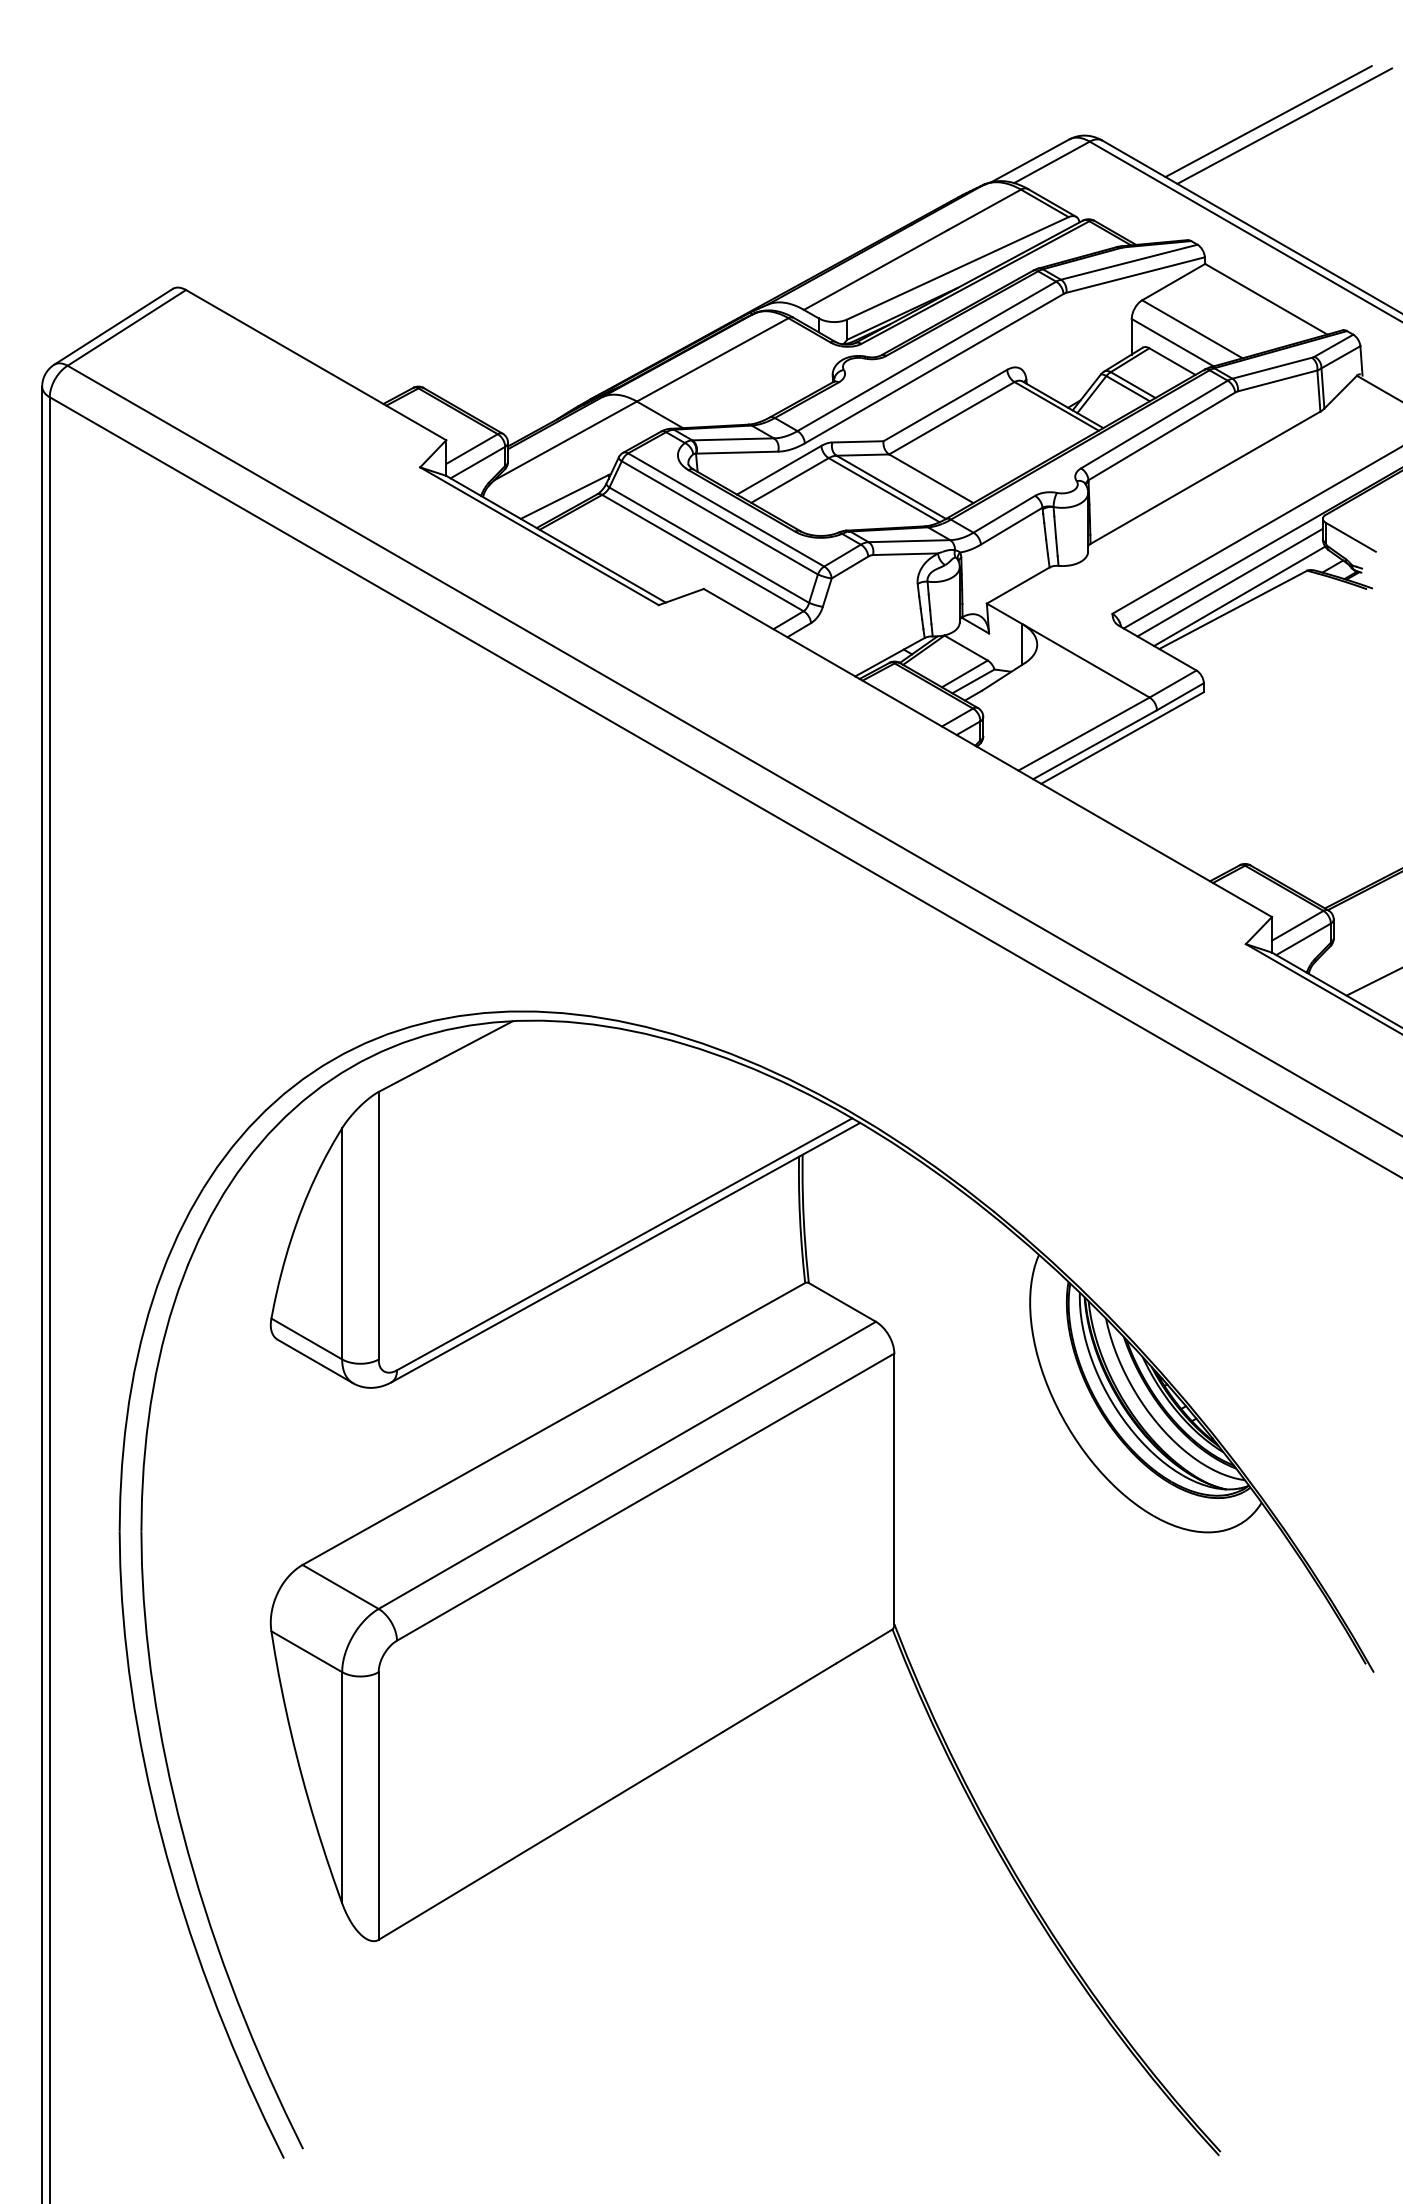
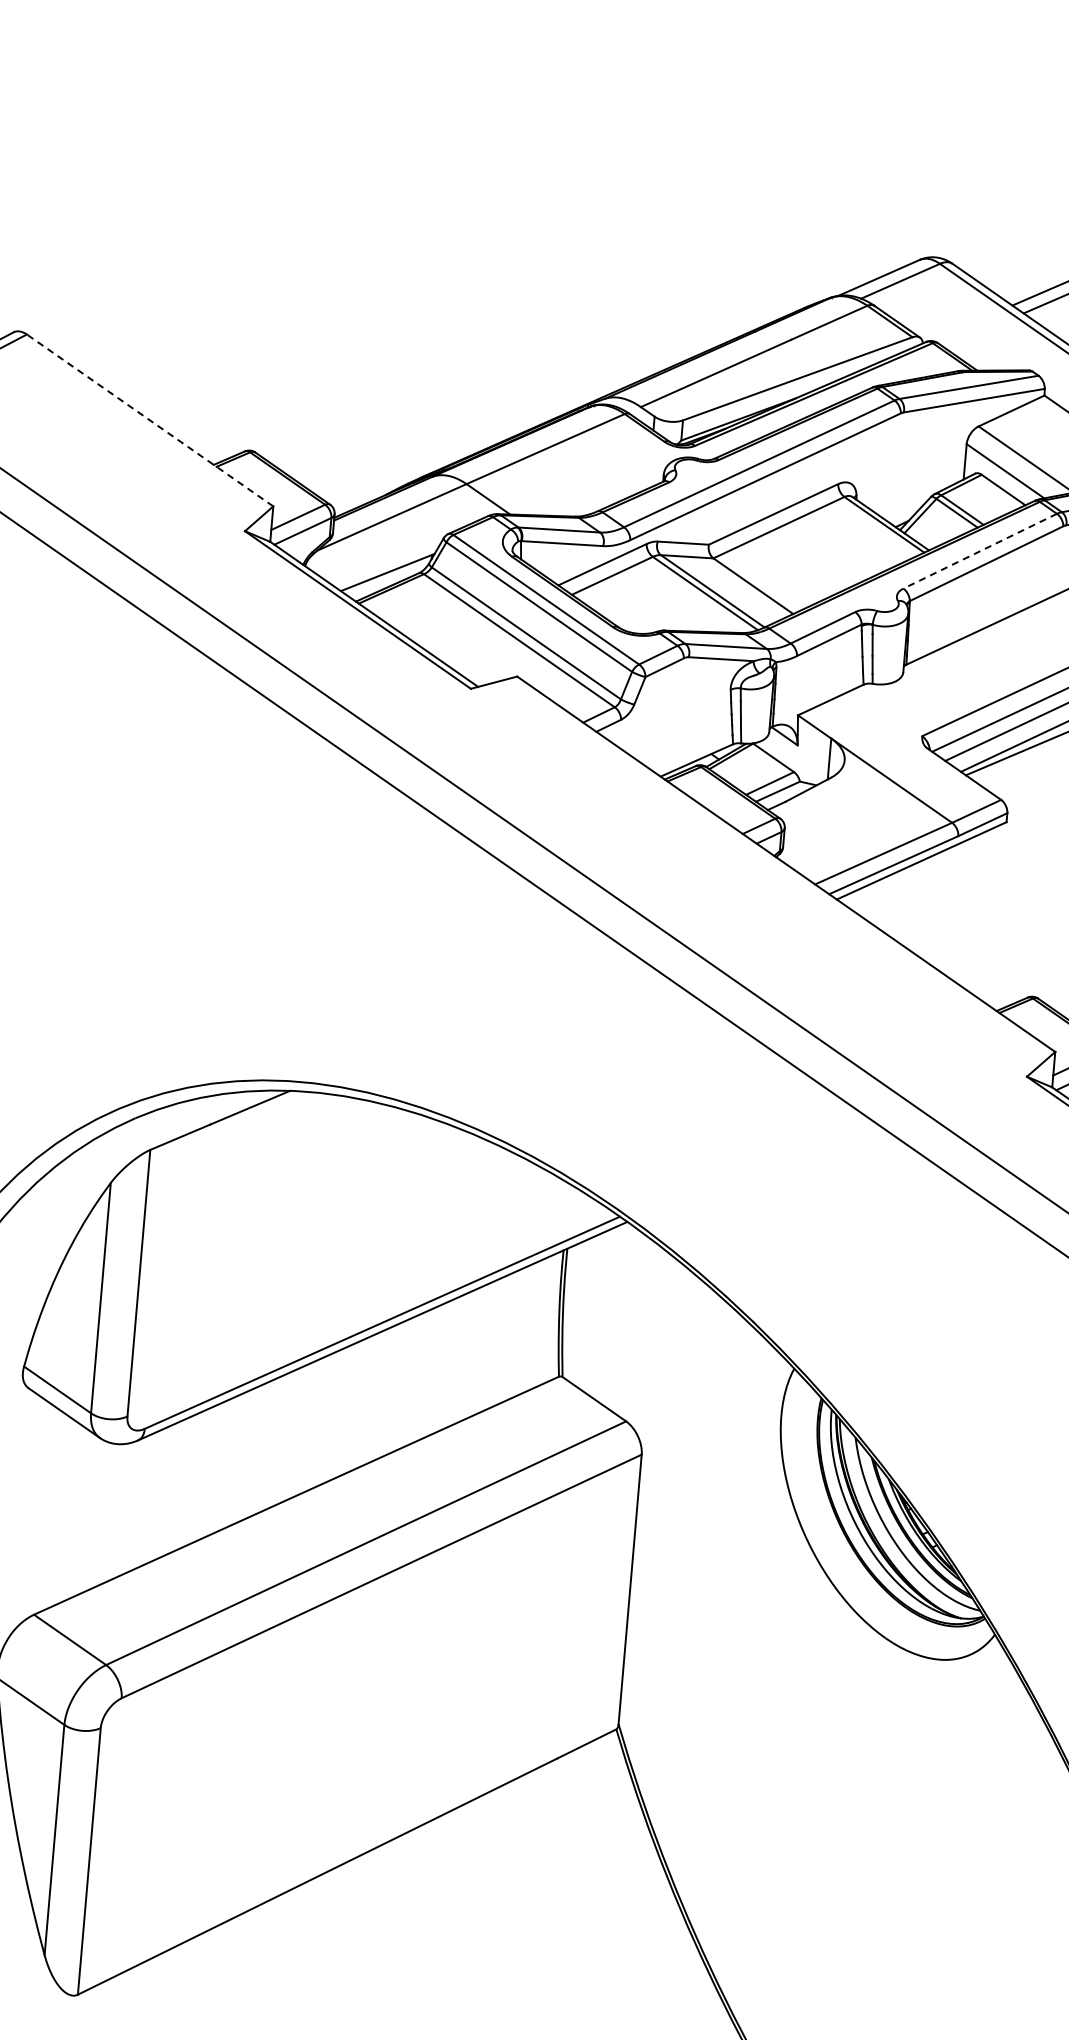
line: (315, 364) -> (149, 419), solid -> dashed
line: (1153, 424) -> (979, 551), solid -> dashed

